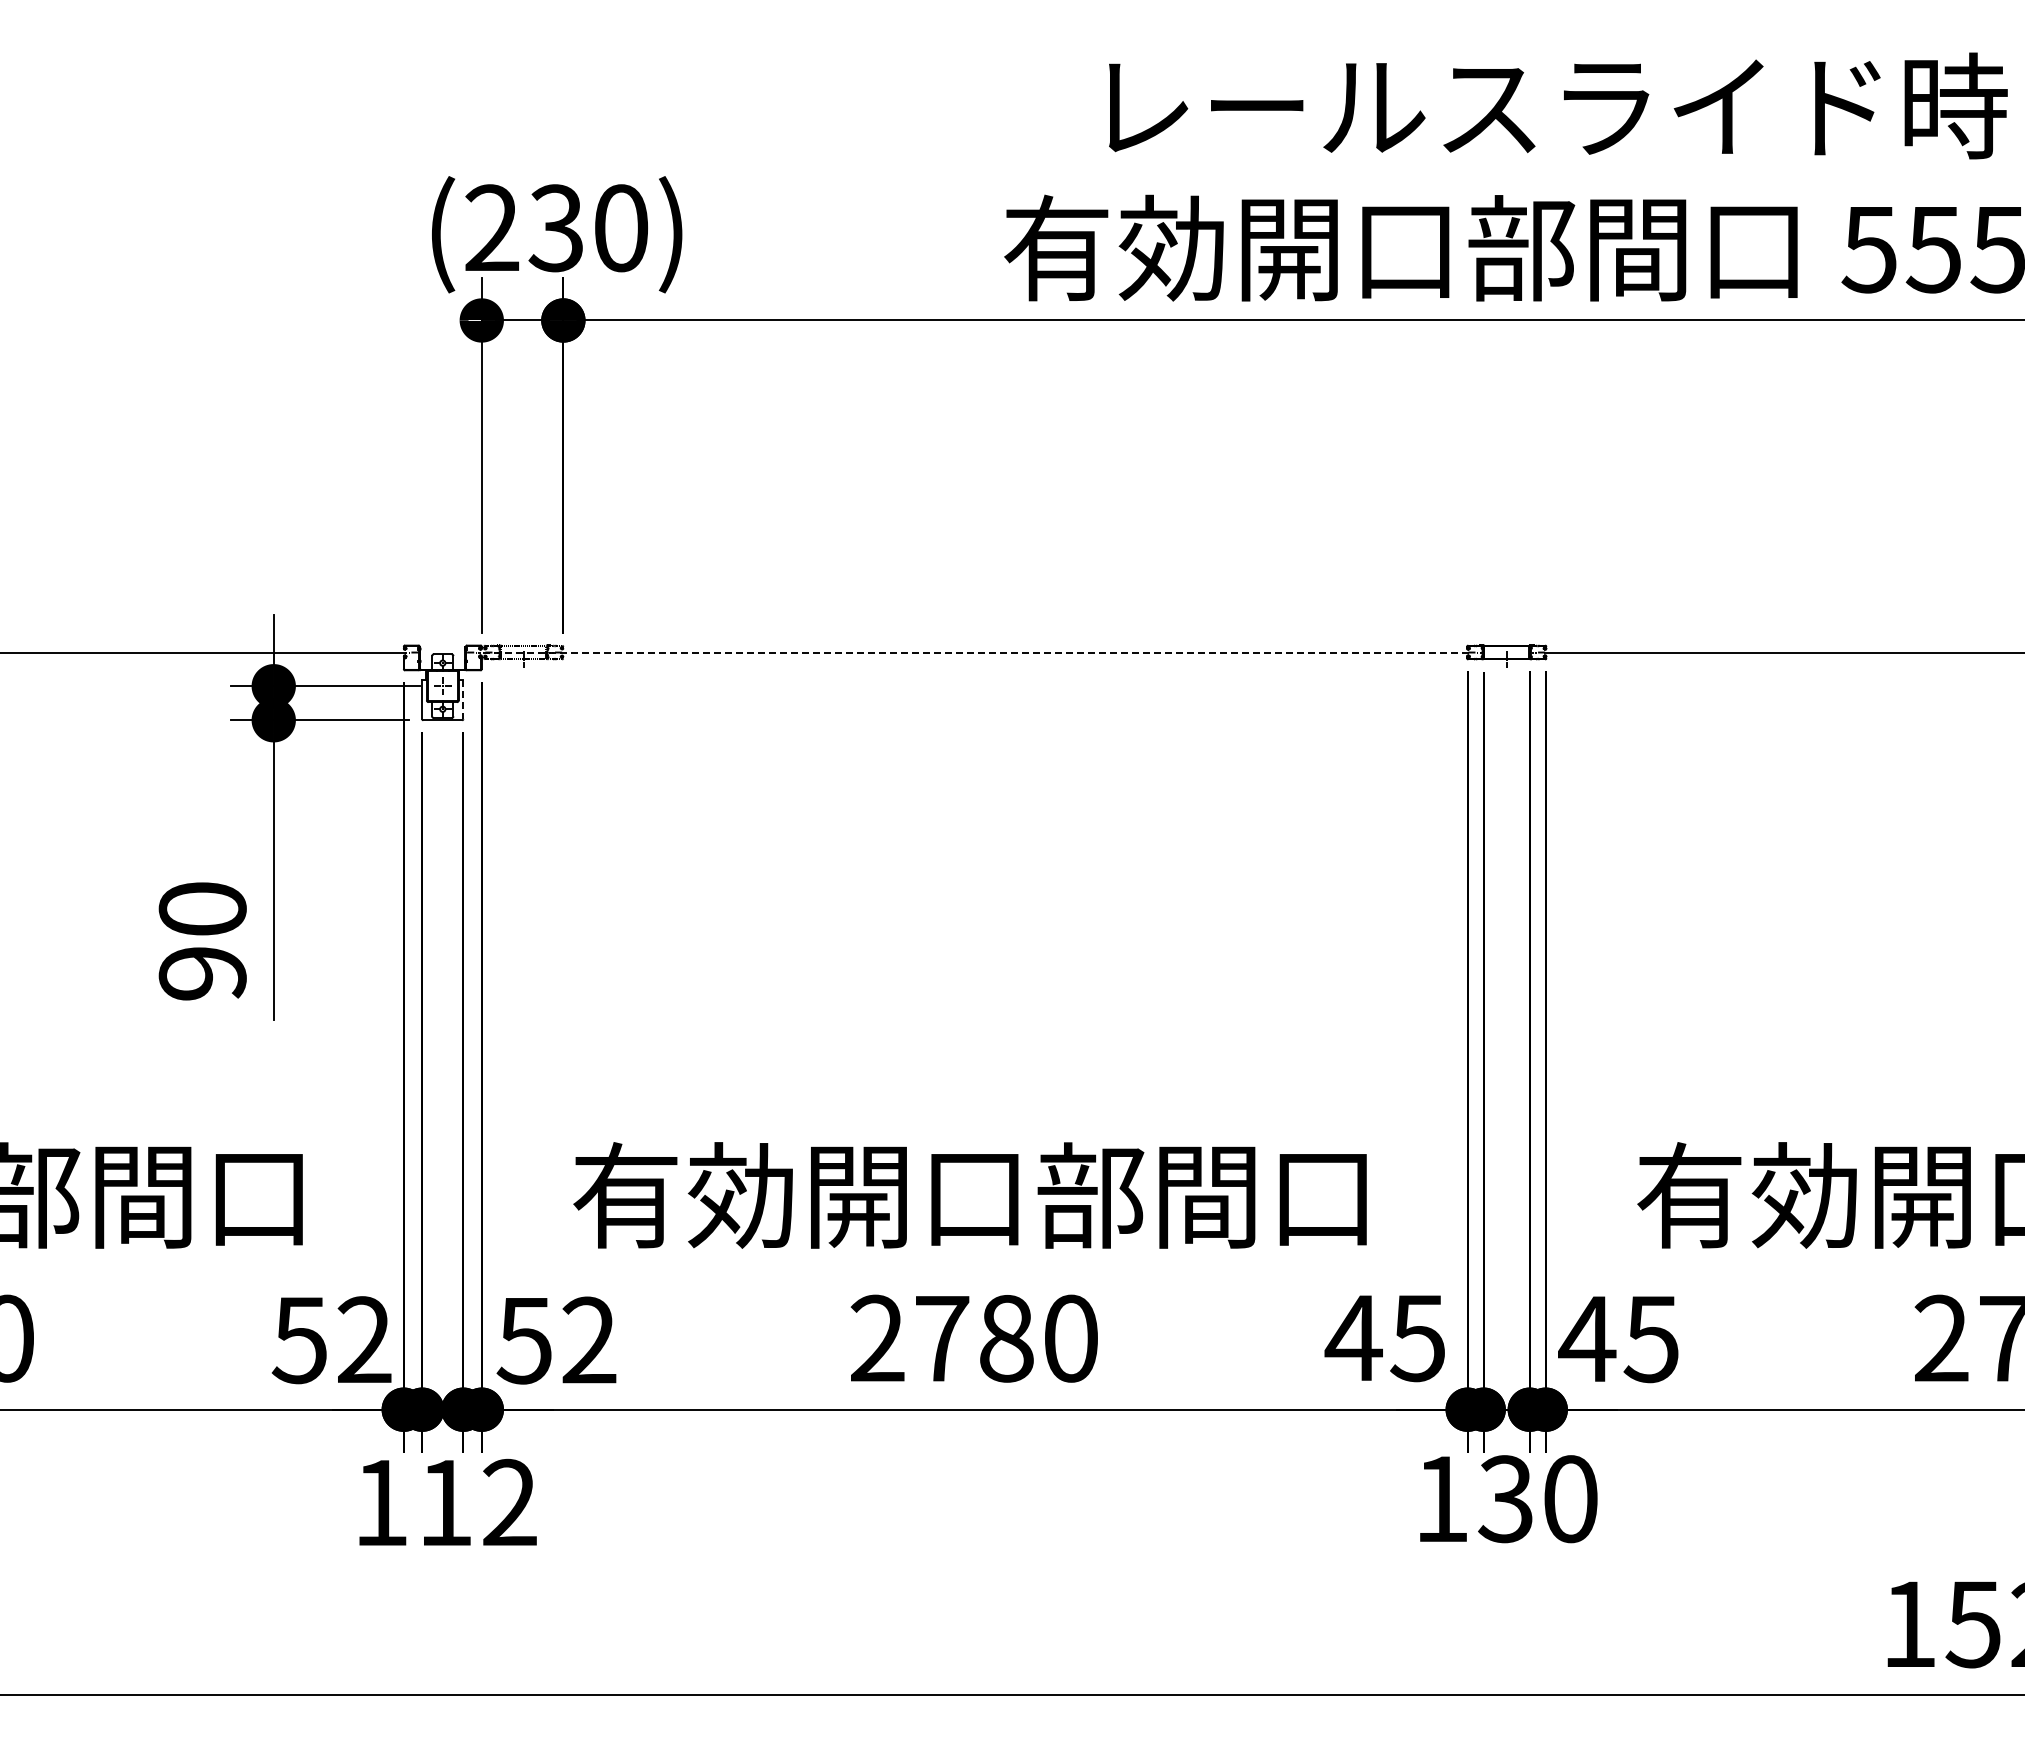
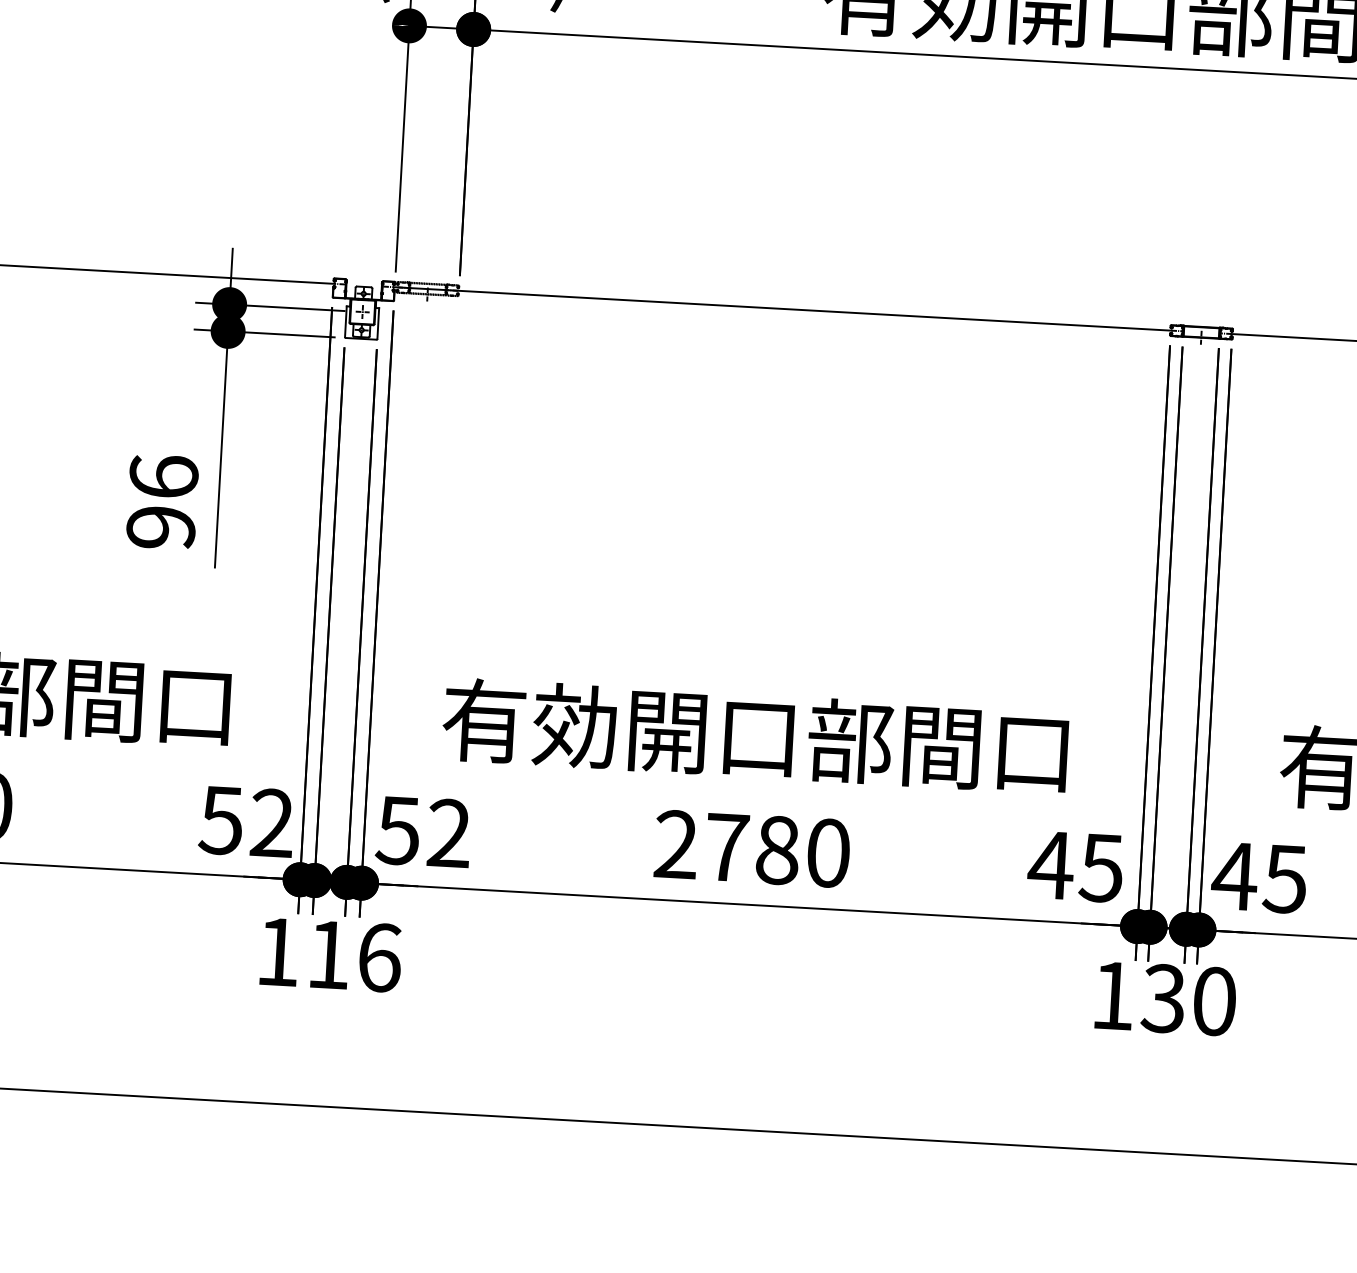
line: (974, 652) -> (782, 308), dashed -> solid
line: (463, 699) -> (378, 323), dashed -> solid
text: (202, 908) -> (163, 476), 90 -> 96
text: (510, 1502) -> (380, 957), 112 -> 116

